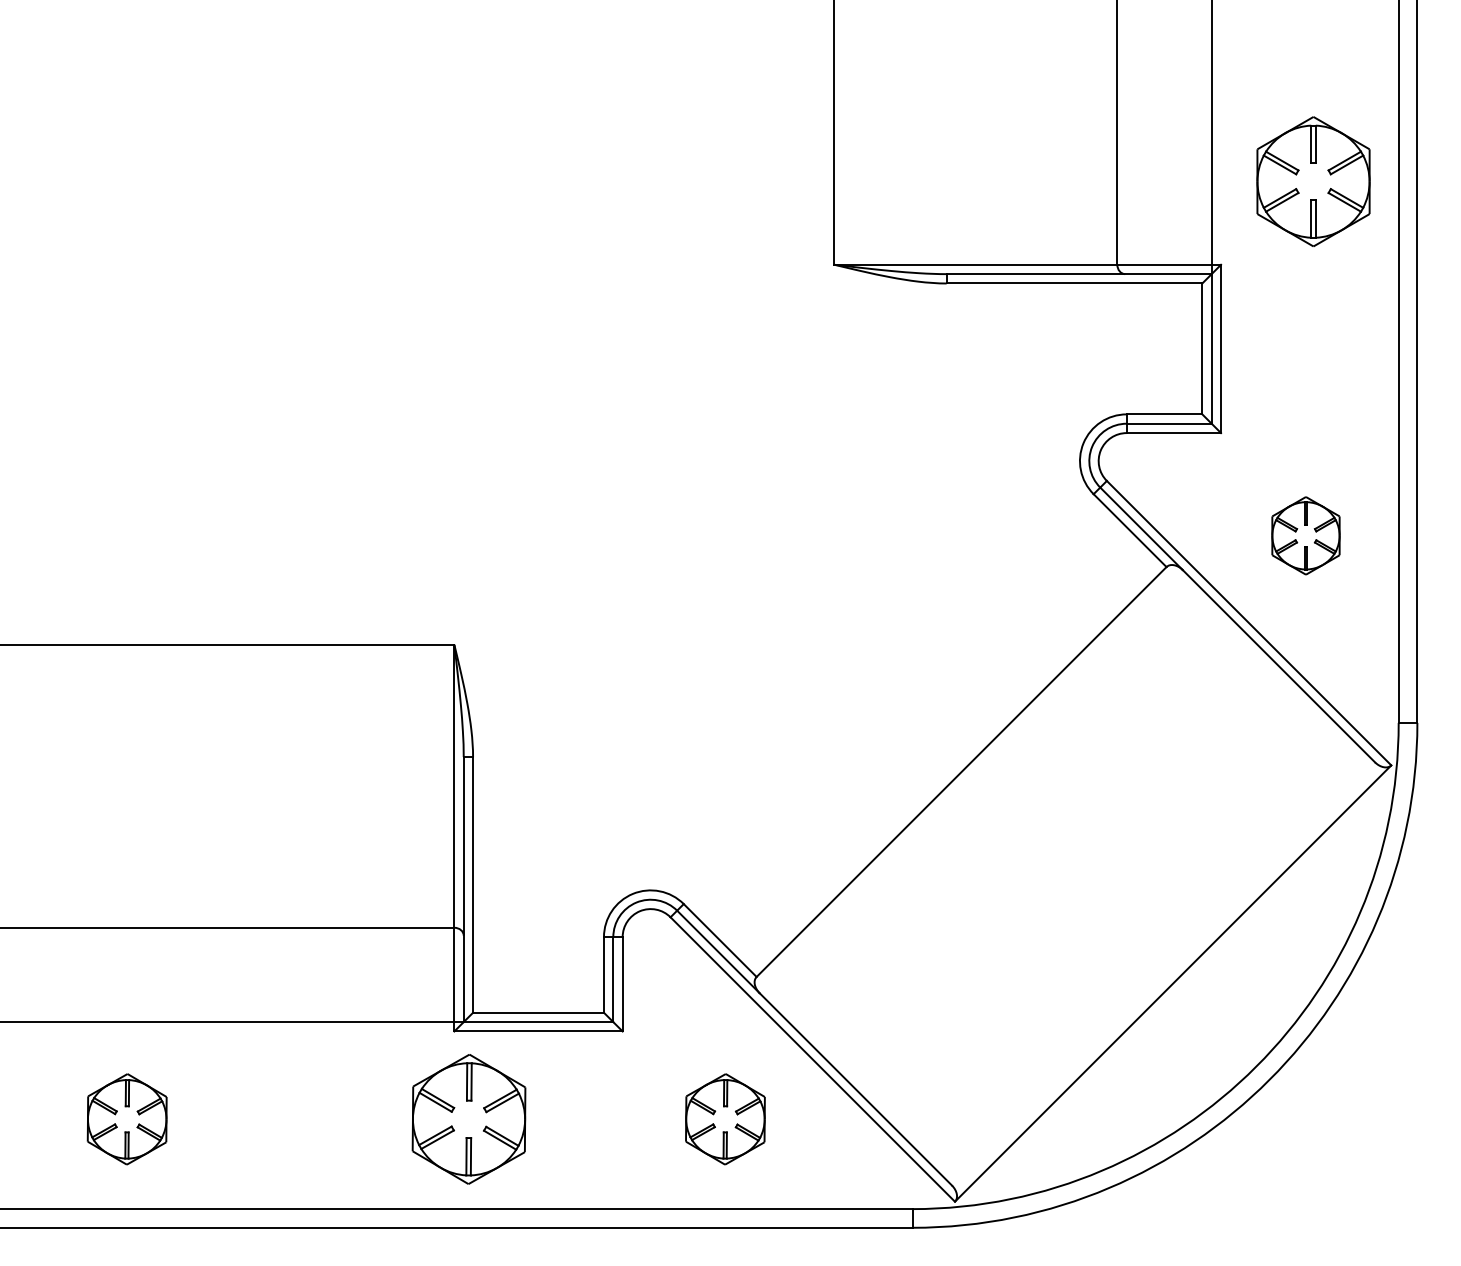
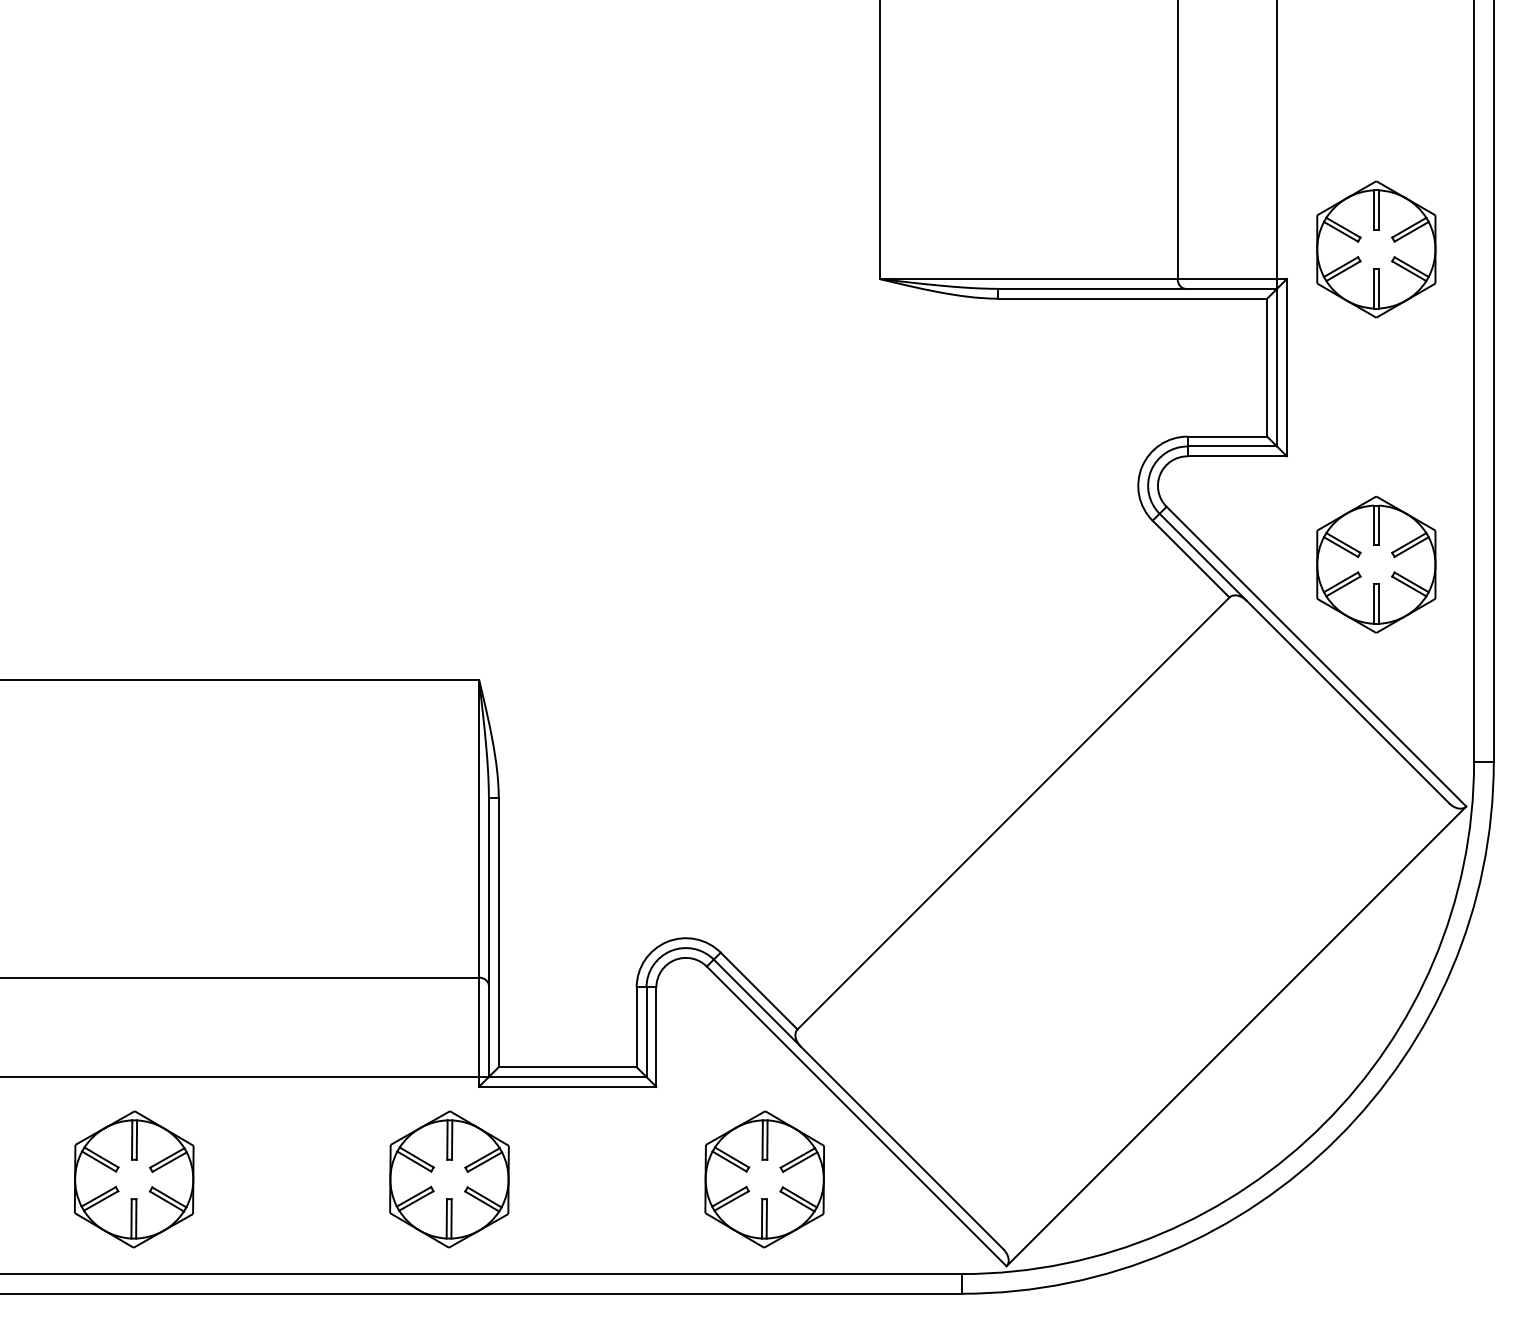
part: (1313, 181) -> (1376, 249), moved
part: (1306, 535) -> (1376, 564), size x1.67
part: (127, 1119) -> (134, 1179), size x1.43
part: (469, 1119) -> (449, 1179), moved
part: (725, 1119) -> (764, 1179), size x1.43

